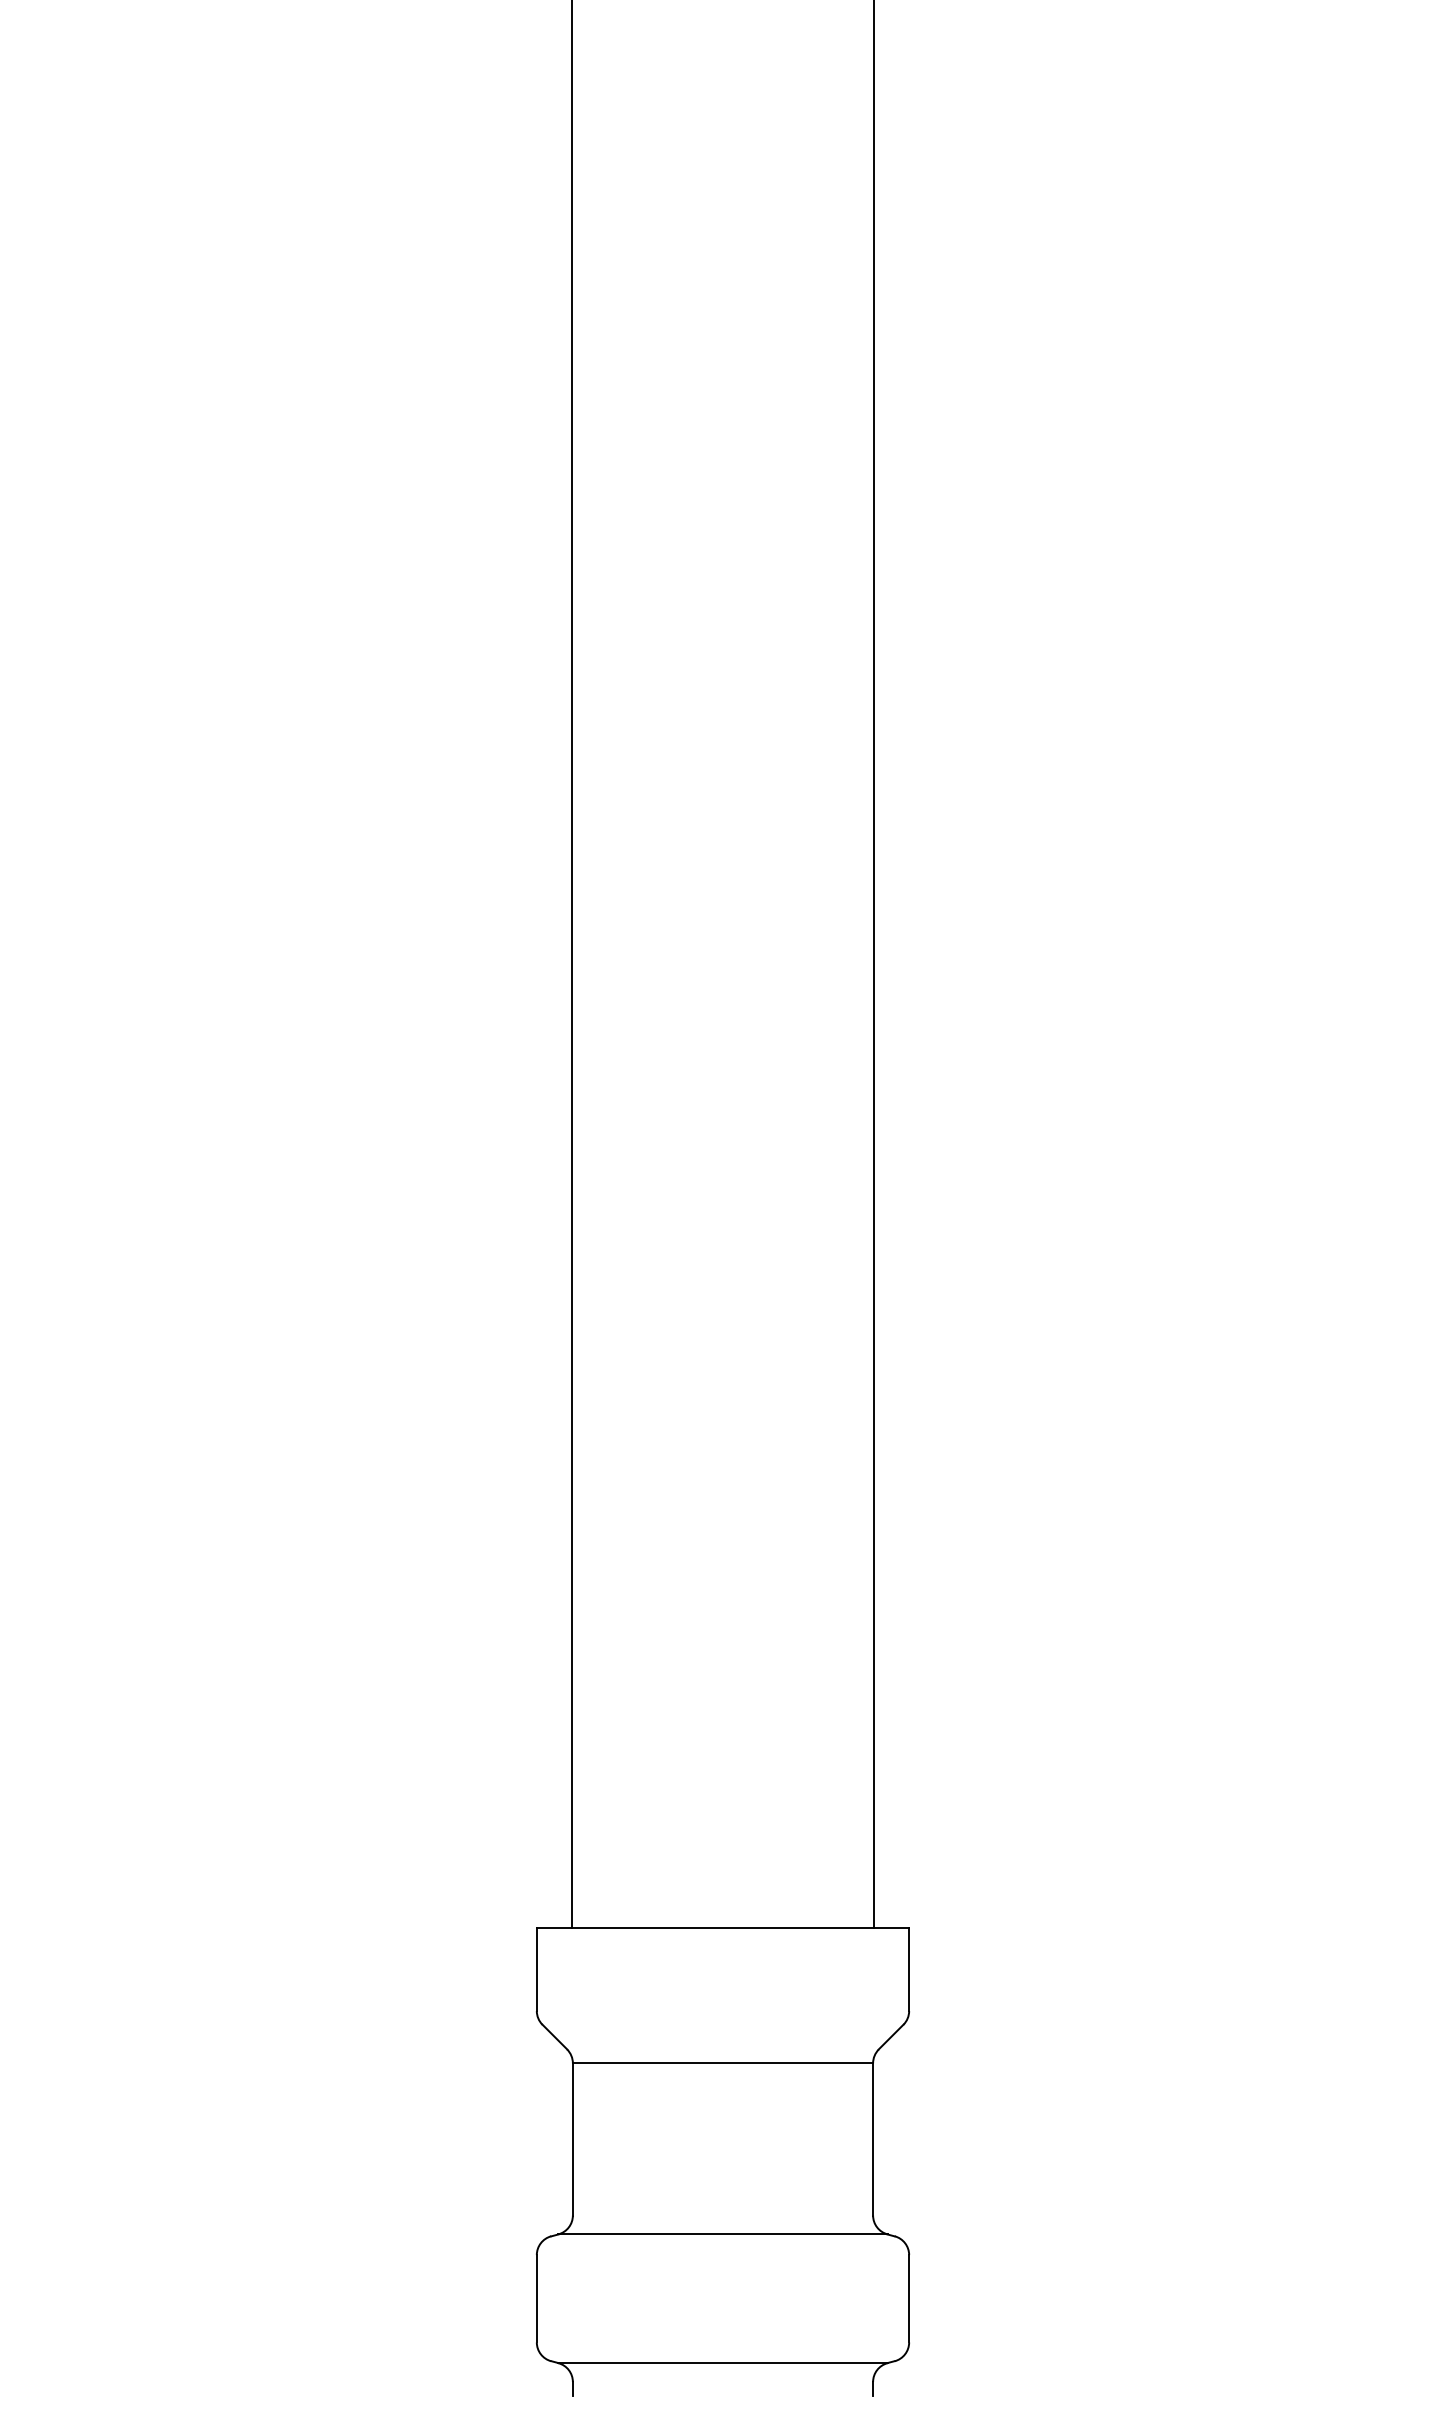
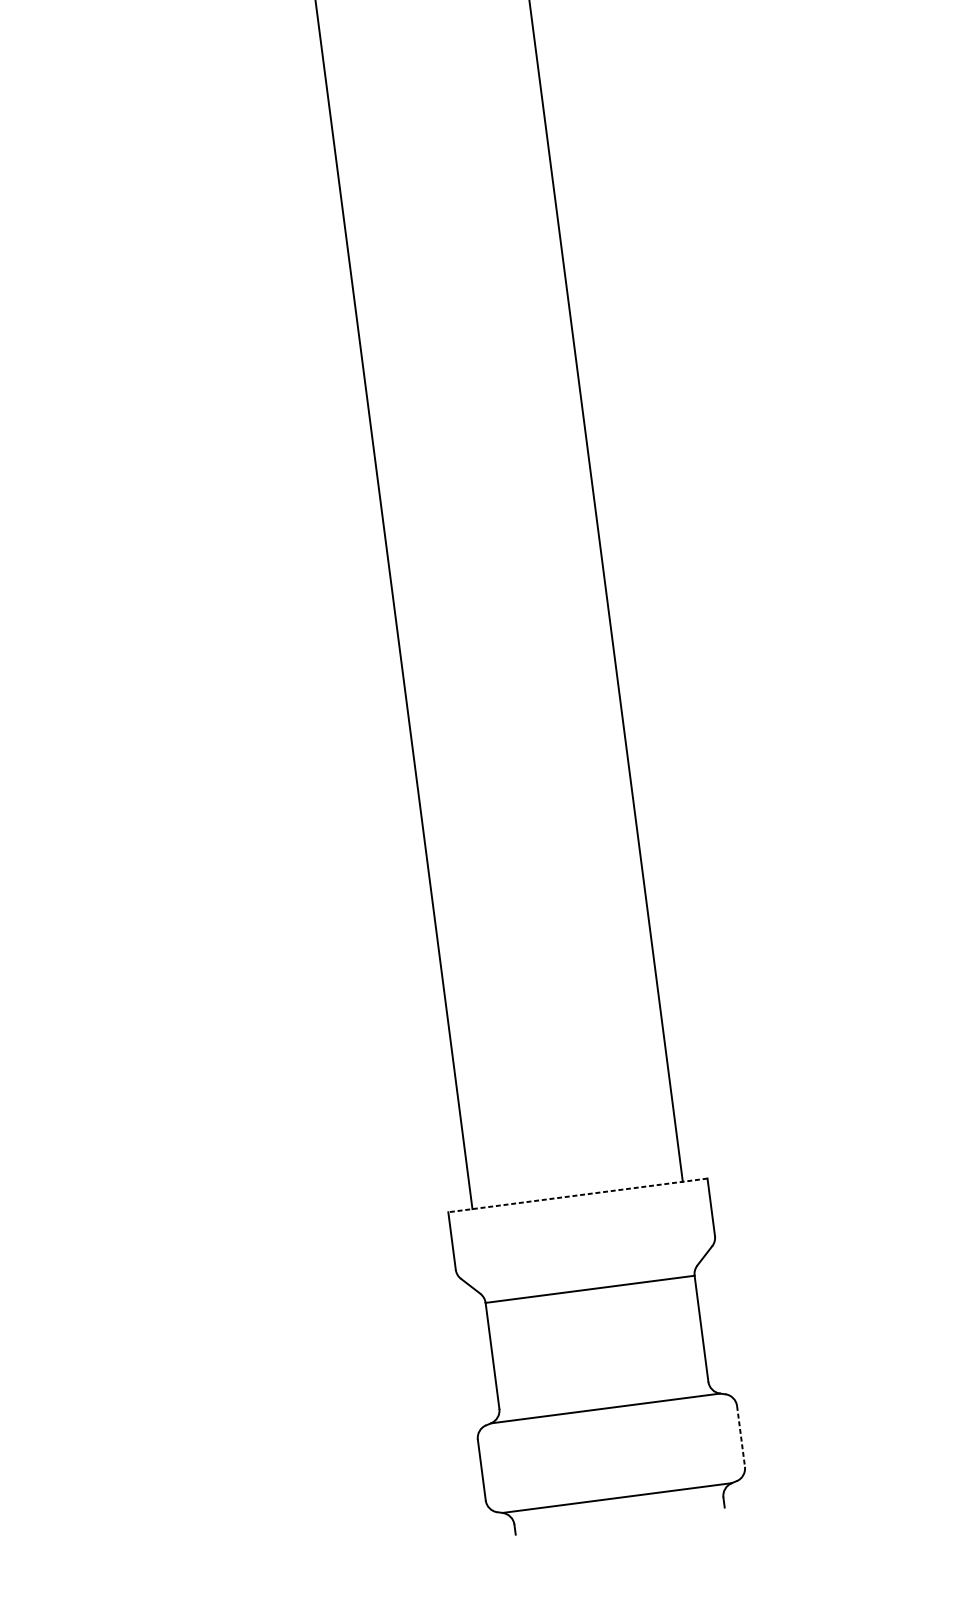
line: (722, 1928) -> (577, 1195), solid -> dashed
line: (909, 2298) -> (741, 1436), solid -> dashed

